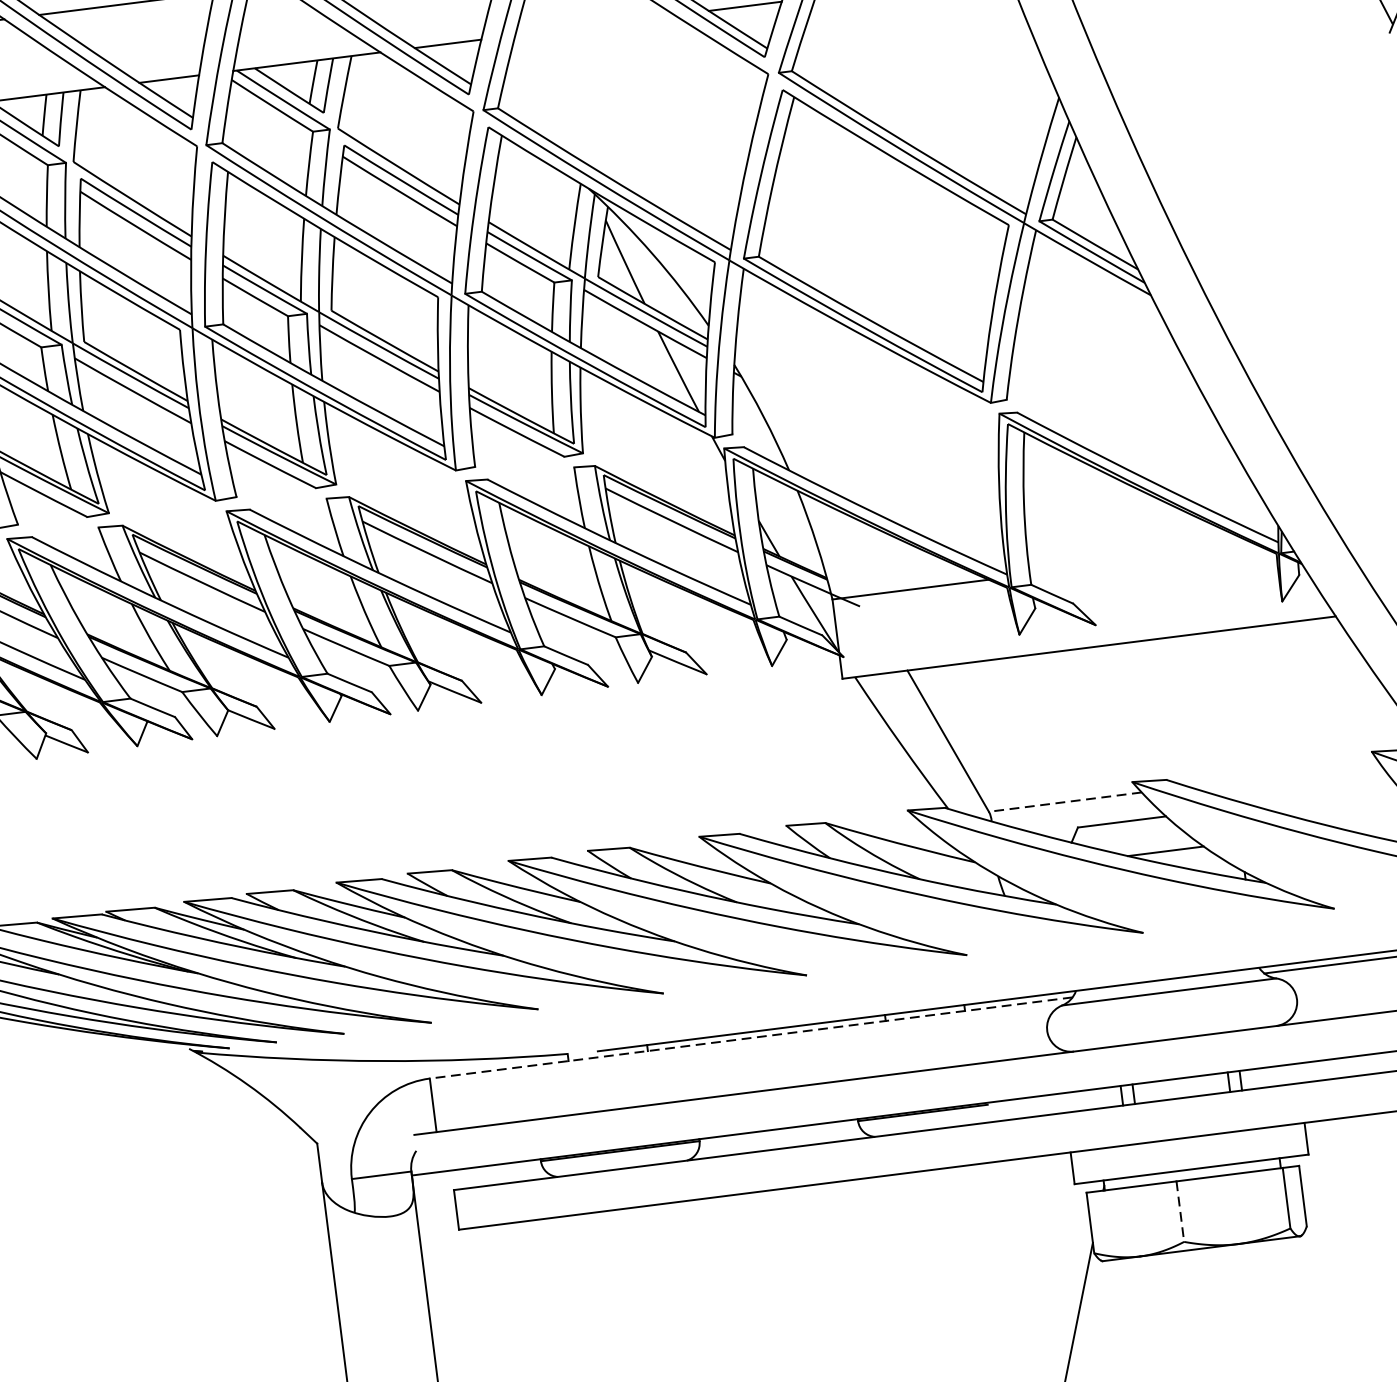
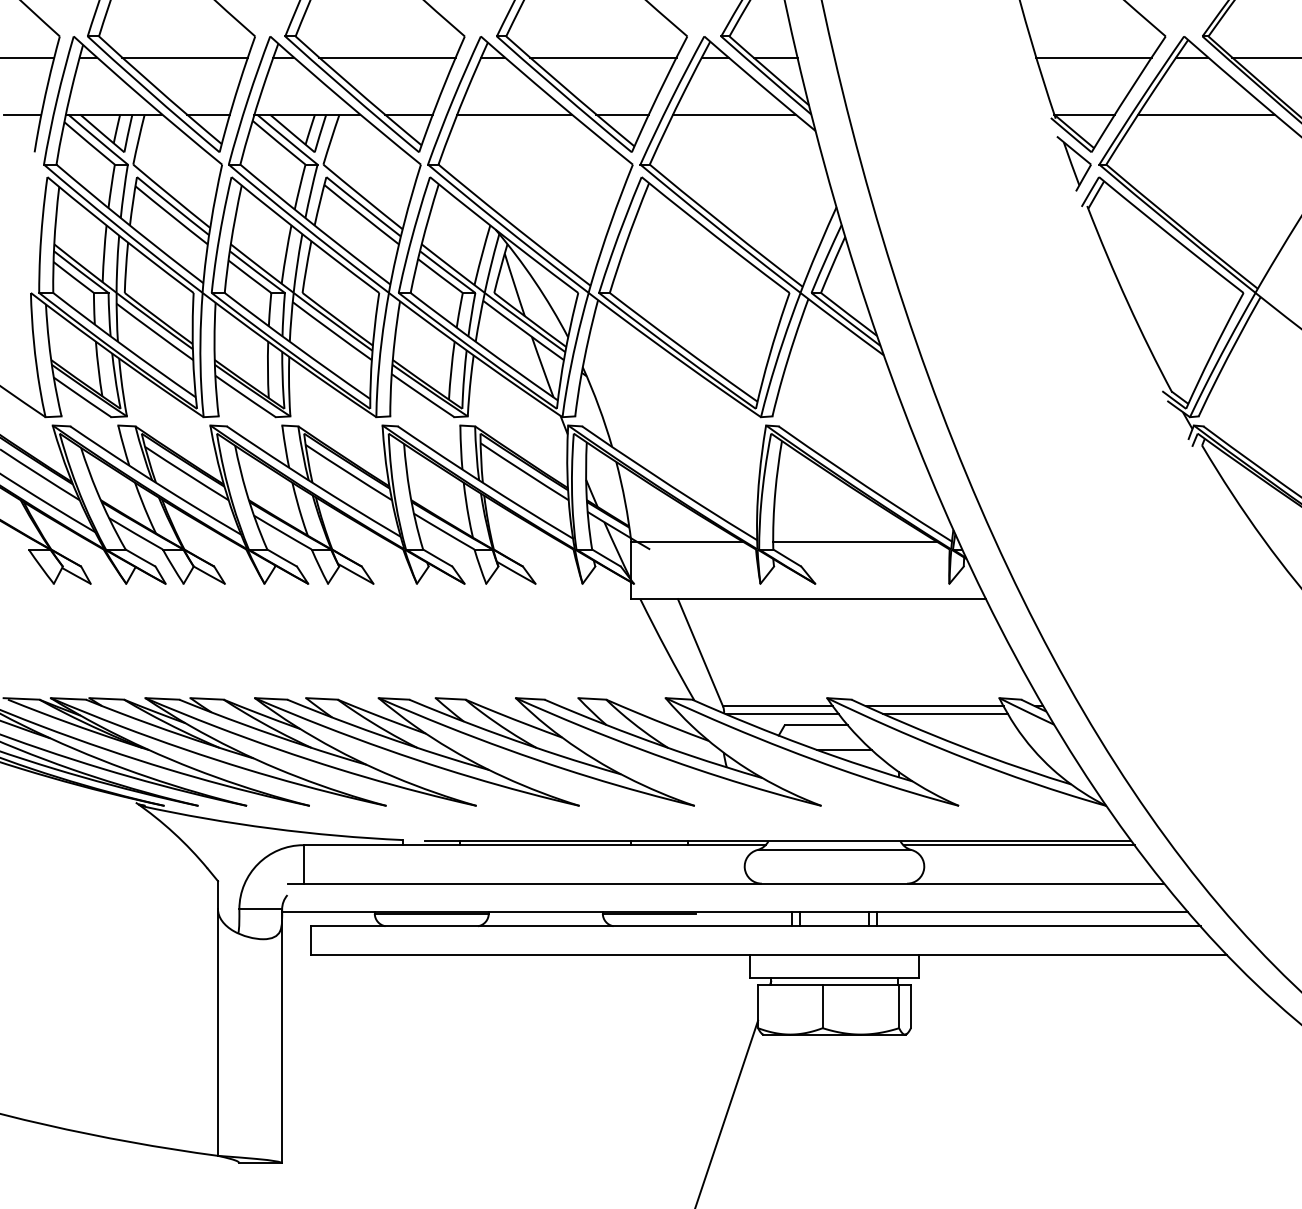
line: (594, 25) -> (514, 114), added
line: (1144, 560) -> (855, 542), added
line: (1283, 774) -> (934, 706), added
line: (1299, 784) -> (945, 714), added
line: (1064, 802) -> (777, 706), dashed -> solid
line: (1071, 812) -> (781, 714), added
line: (751, 1038) -> (534, 845), dashed -> solid
line: (1180, 1211) -> (822, 1006), dashed -> solid

